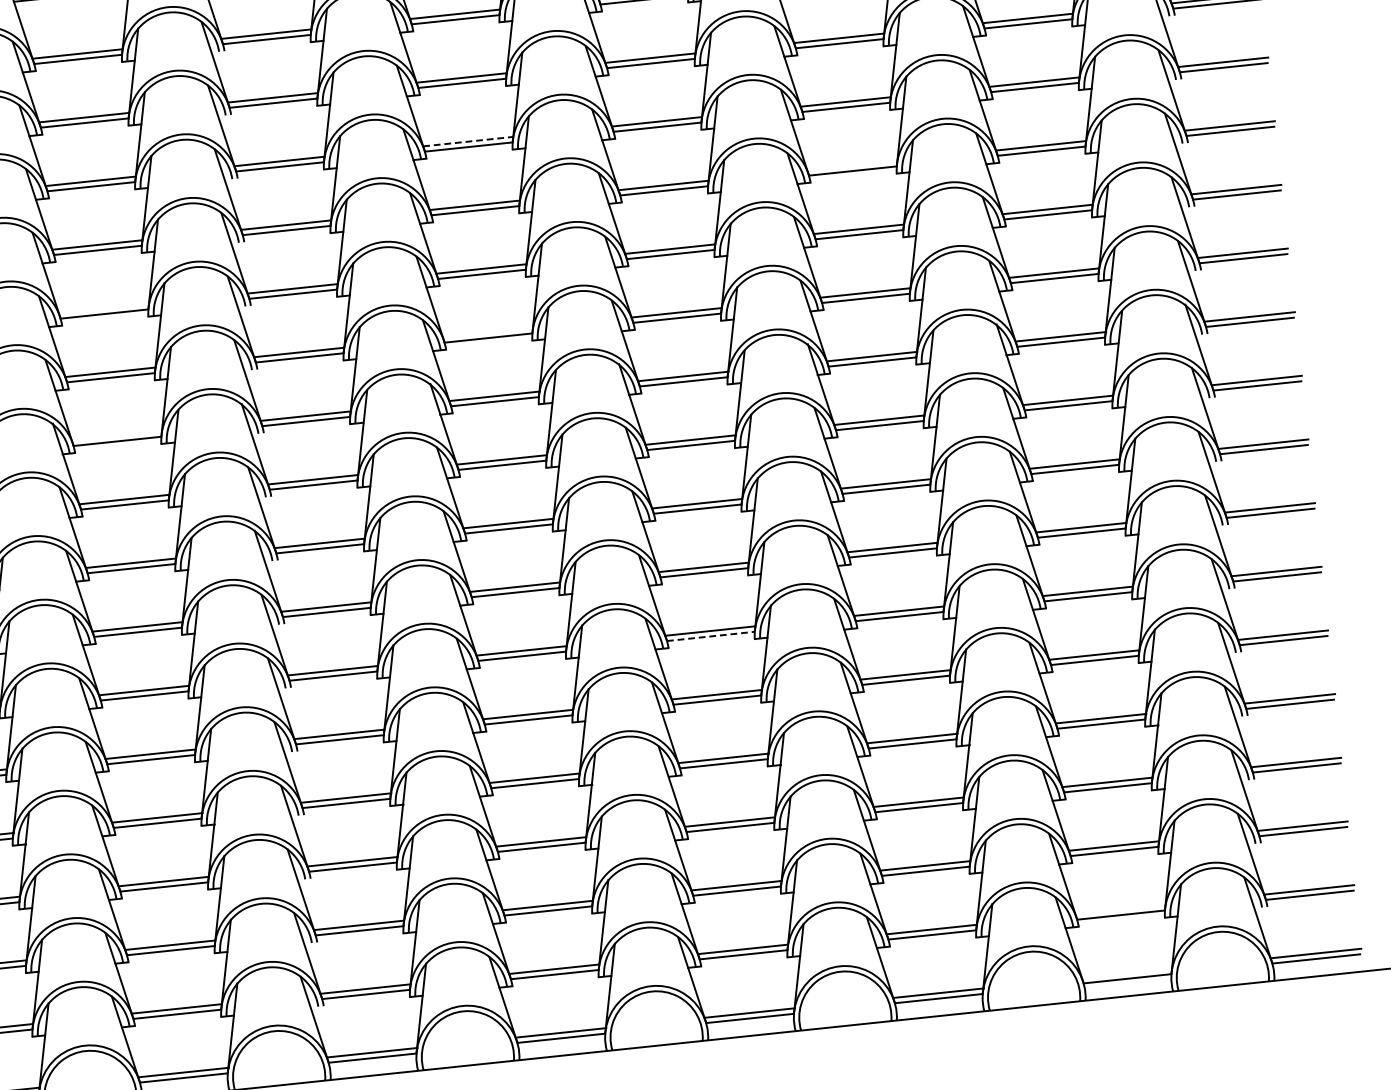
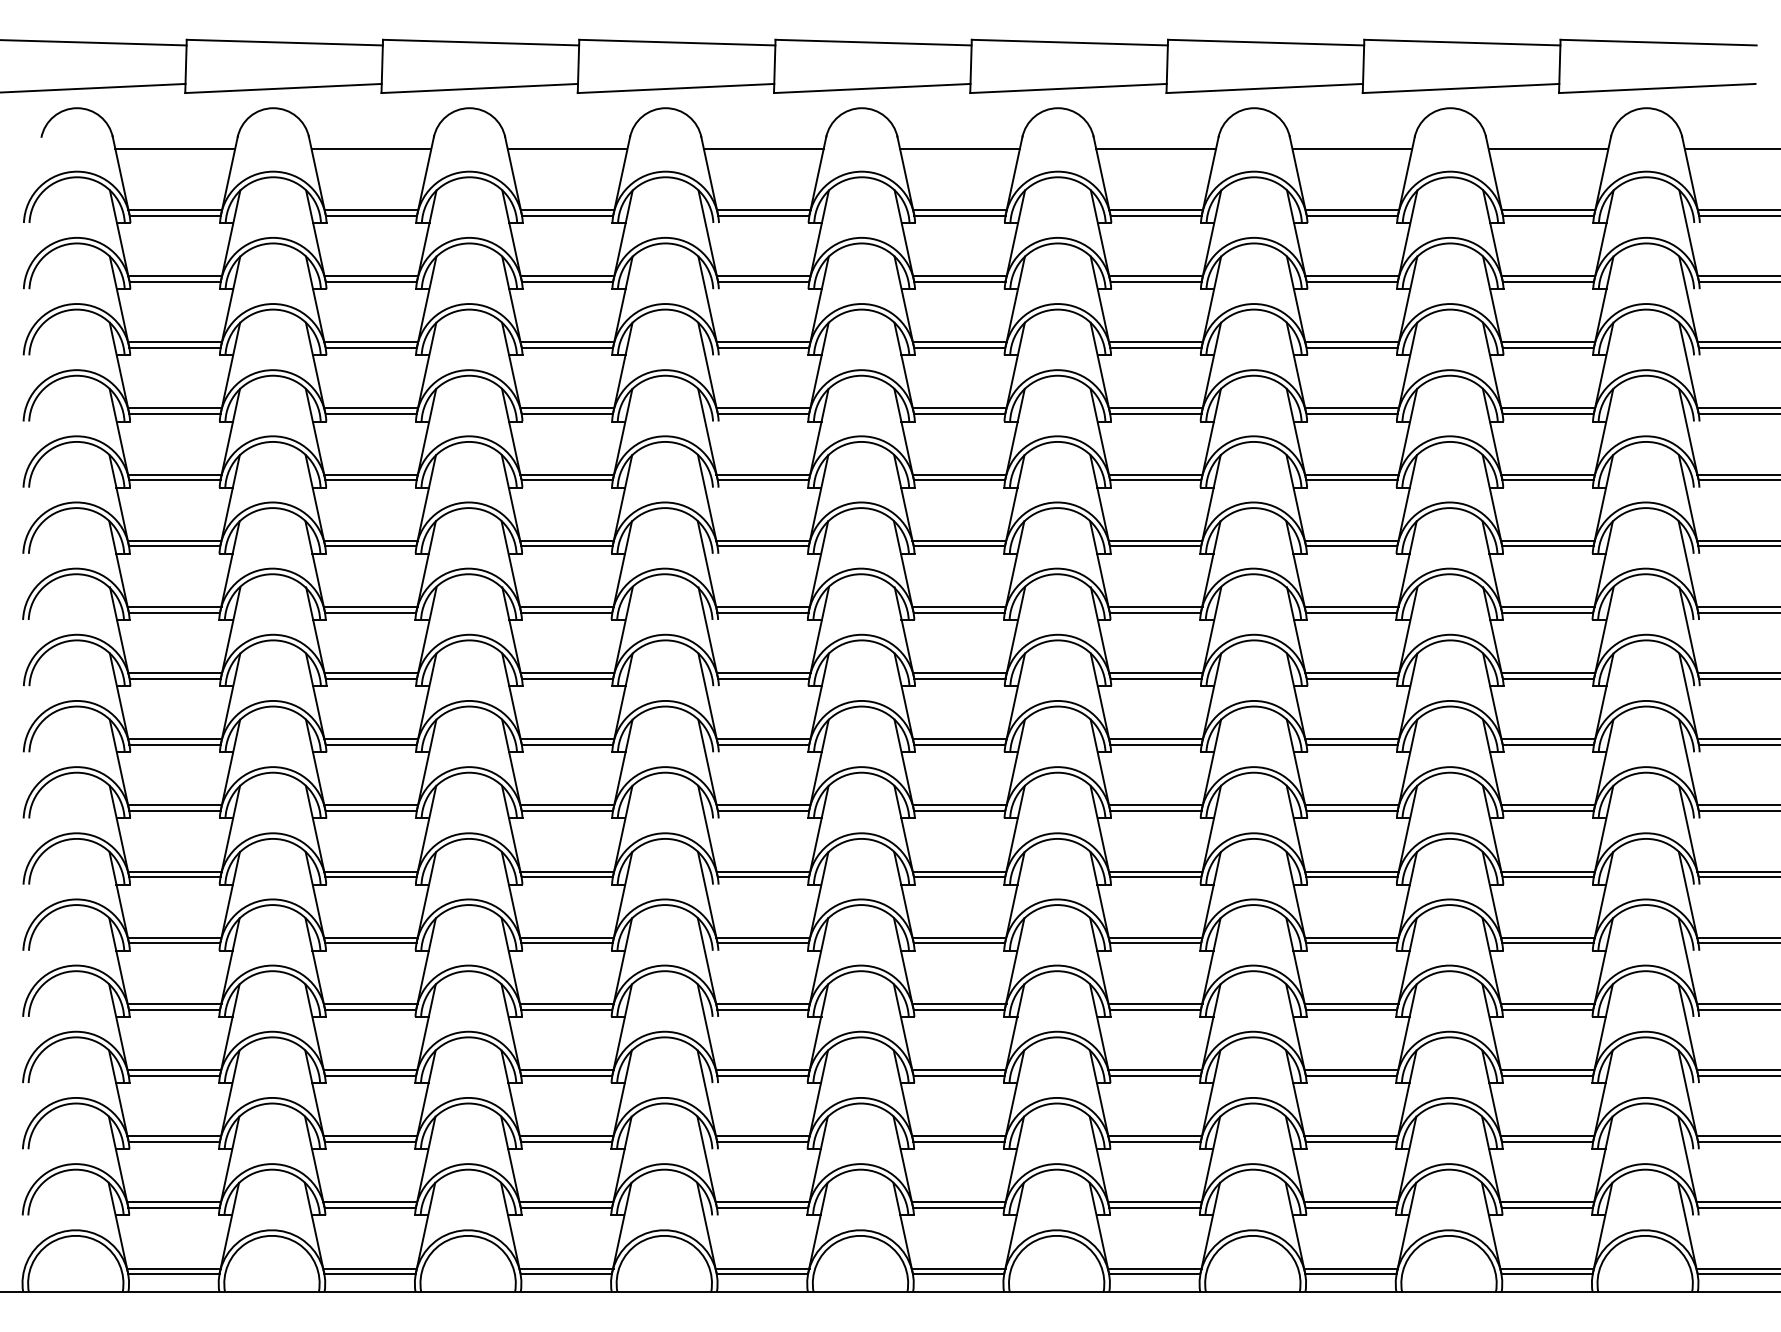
line: (468, 141) -> (959, 342), dashed -> solid
line: (851, 165) -> (1351, 408), added
line: (103, 308) -> (566, 474), added
line: (488, 332) -> (959, 540), added
line: (117, 435) -> (567, 606), added
line: (710, 636) -> (1155, 877), dashed -> solid
line: (1120, 909) -> (1547, 1202), added
line: (1127, 973) -> (1547, 1268), added

